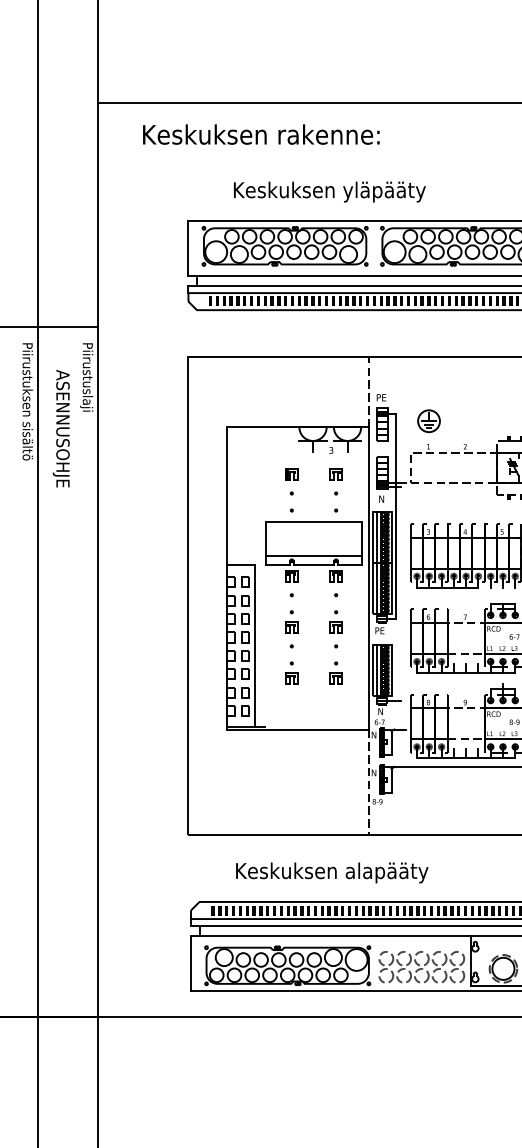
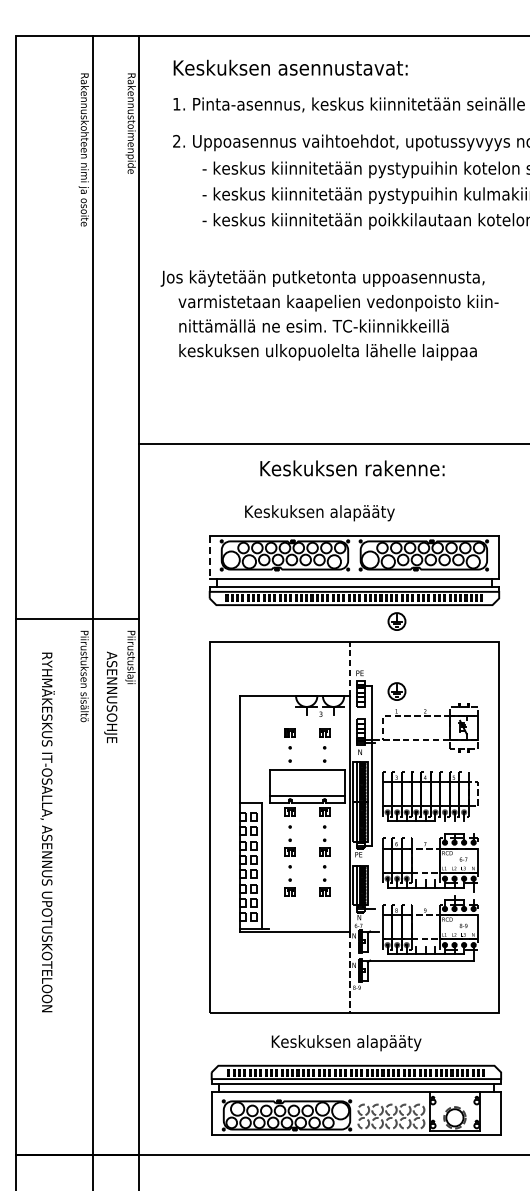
text: (261, 134) -> (352, 468), moved
text: (384, 192) -> (362, 513), Keskuksen yläpääty -> Keskuksen alapääty
line: (188, 248) -> (209, 557), solid -> dashed
part: (428, 331) -> (396, 621), added
text: (332, 873) -> (346, 1043), moved

